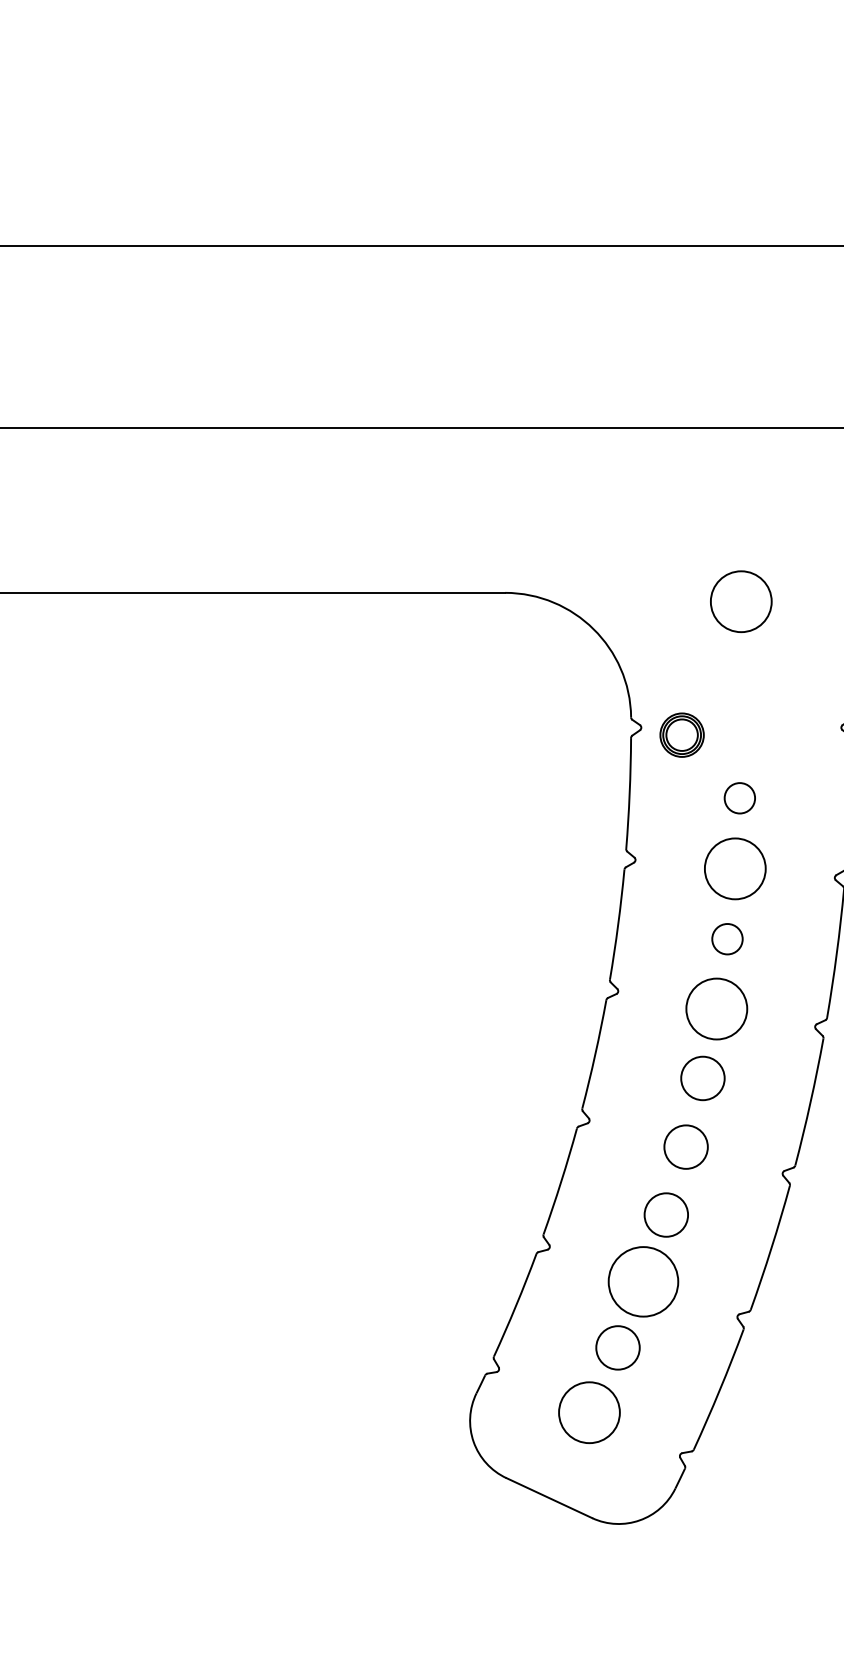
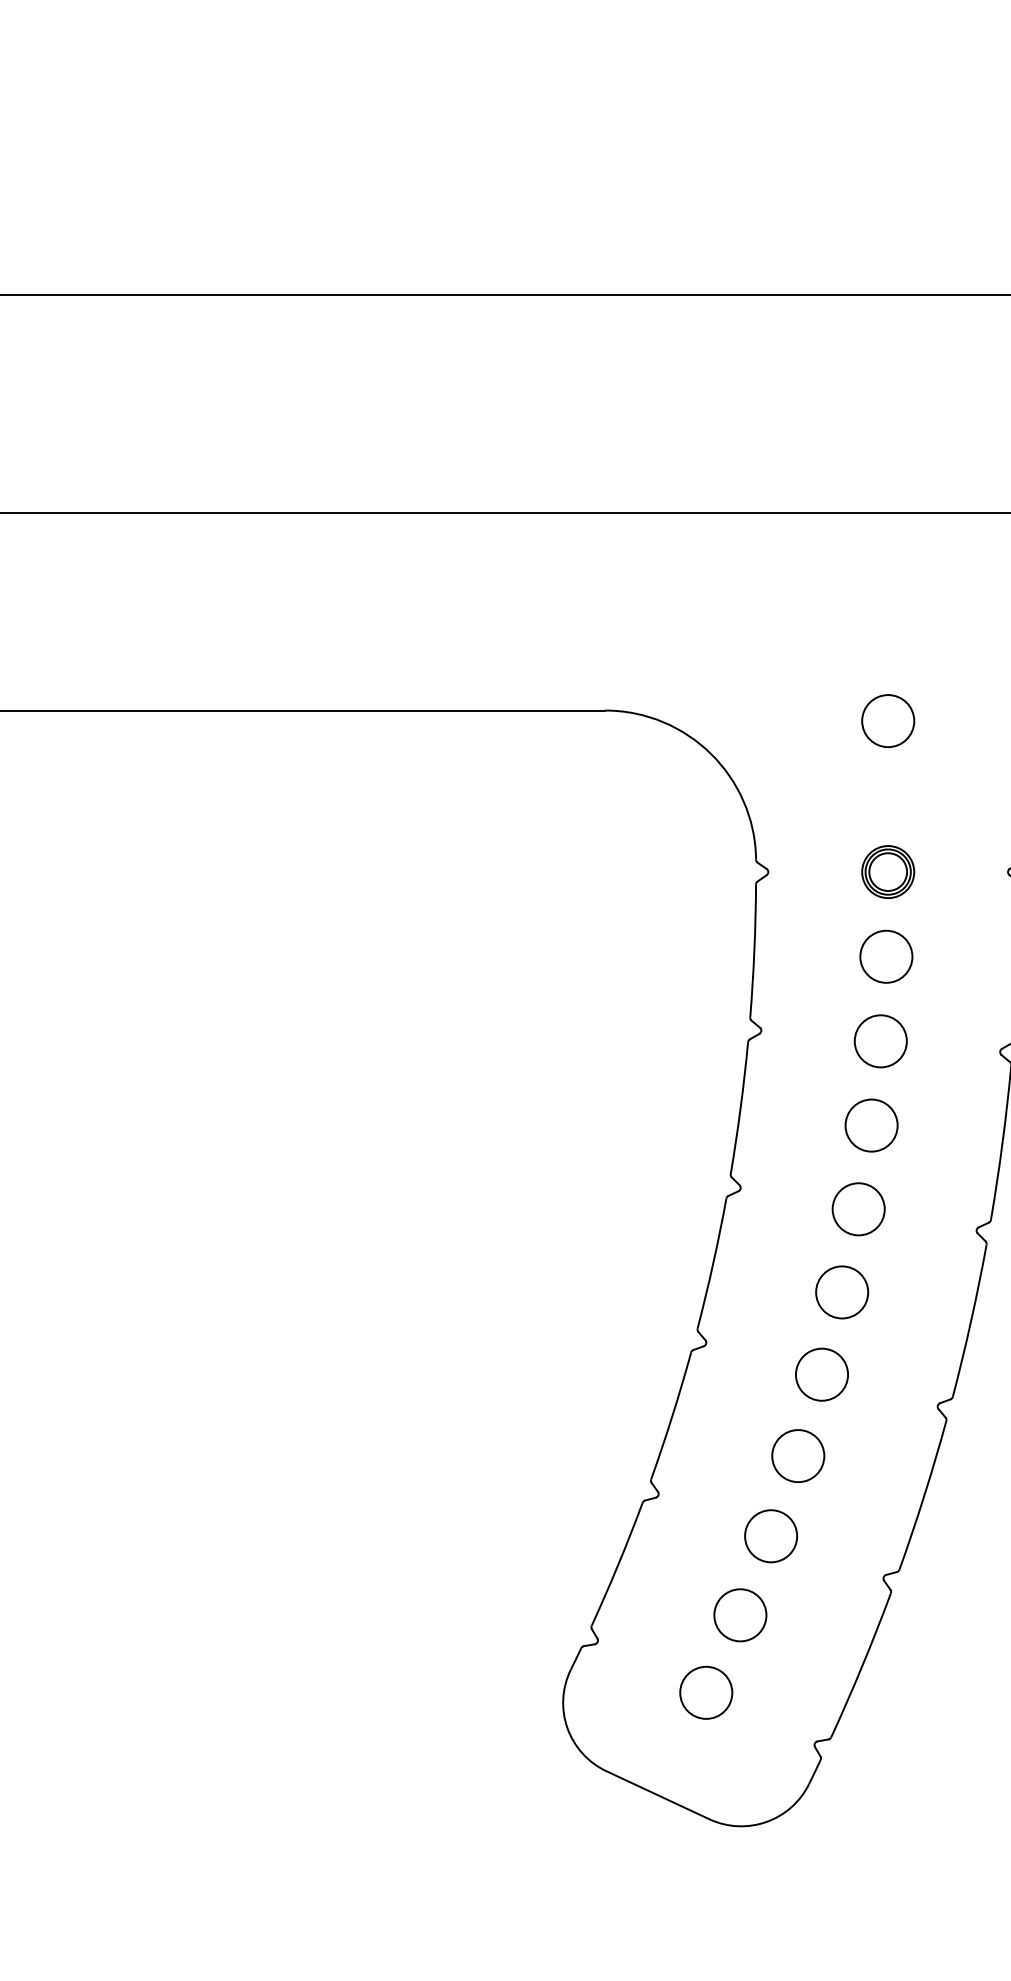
circle: (741, 601) -> (888, 720), size x0.71
part: (682, 734) -> (888, 871), moved
circle: (739, 798) -> (886, 956), size x1.43
circle: (734, 869) -> (880, 1041), size x0.71
circle: (727, 939) -> (871, 1125), size x1.43
circle: (716, 1009) -> (858, 1209), size x0.71
circle: (643, 1282) -> (771, 1536), size x0.62
circle: (589, 1412) -> (706, 1692), size x0.71

